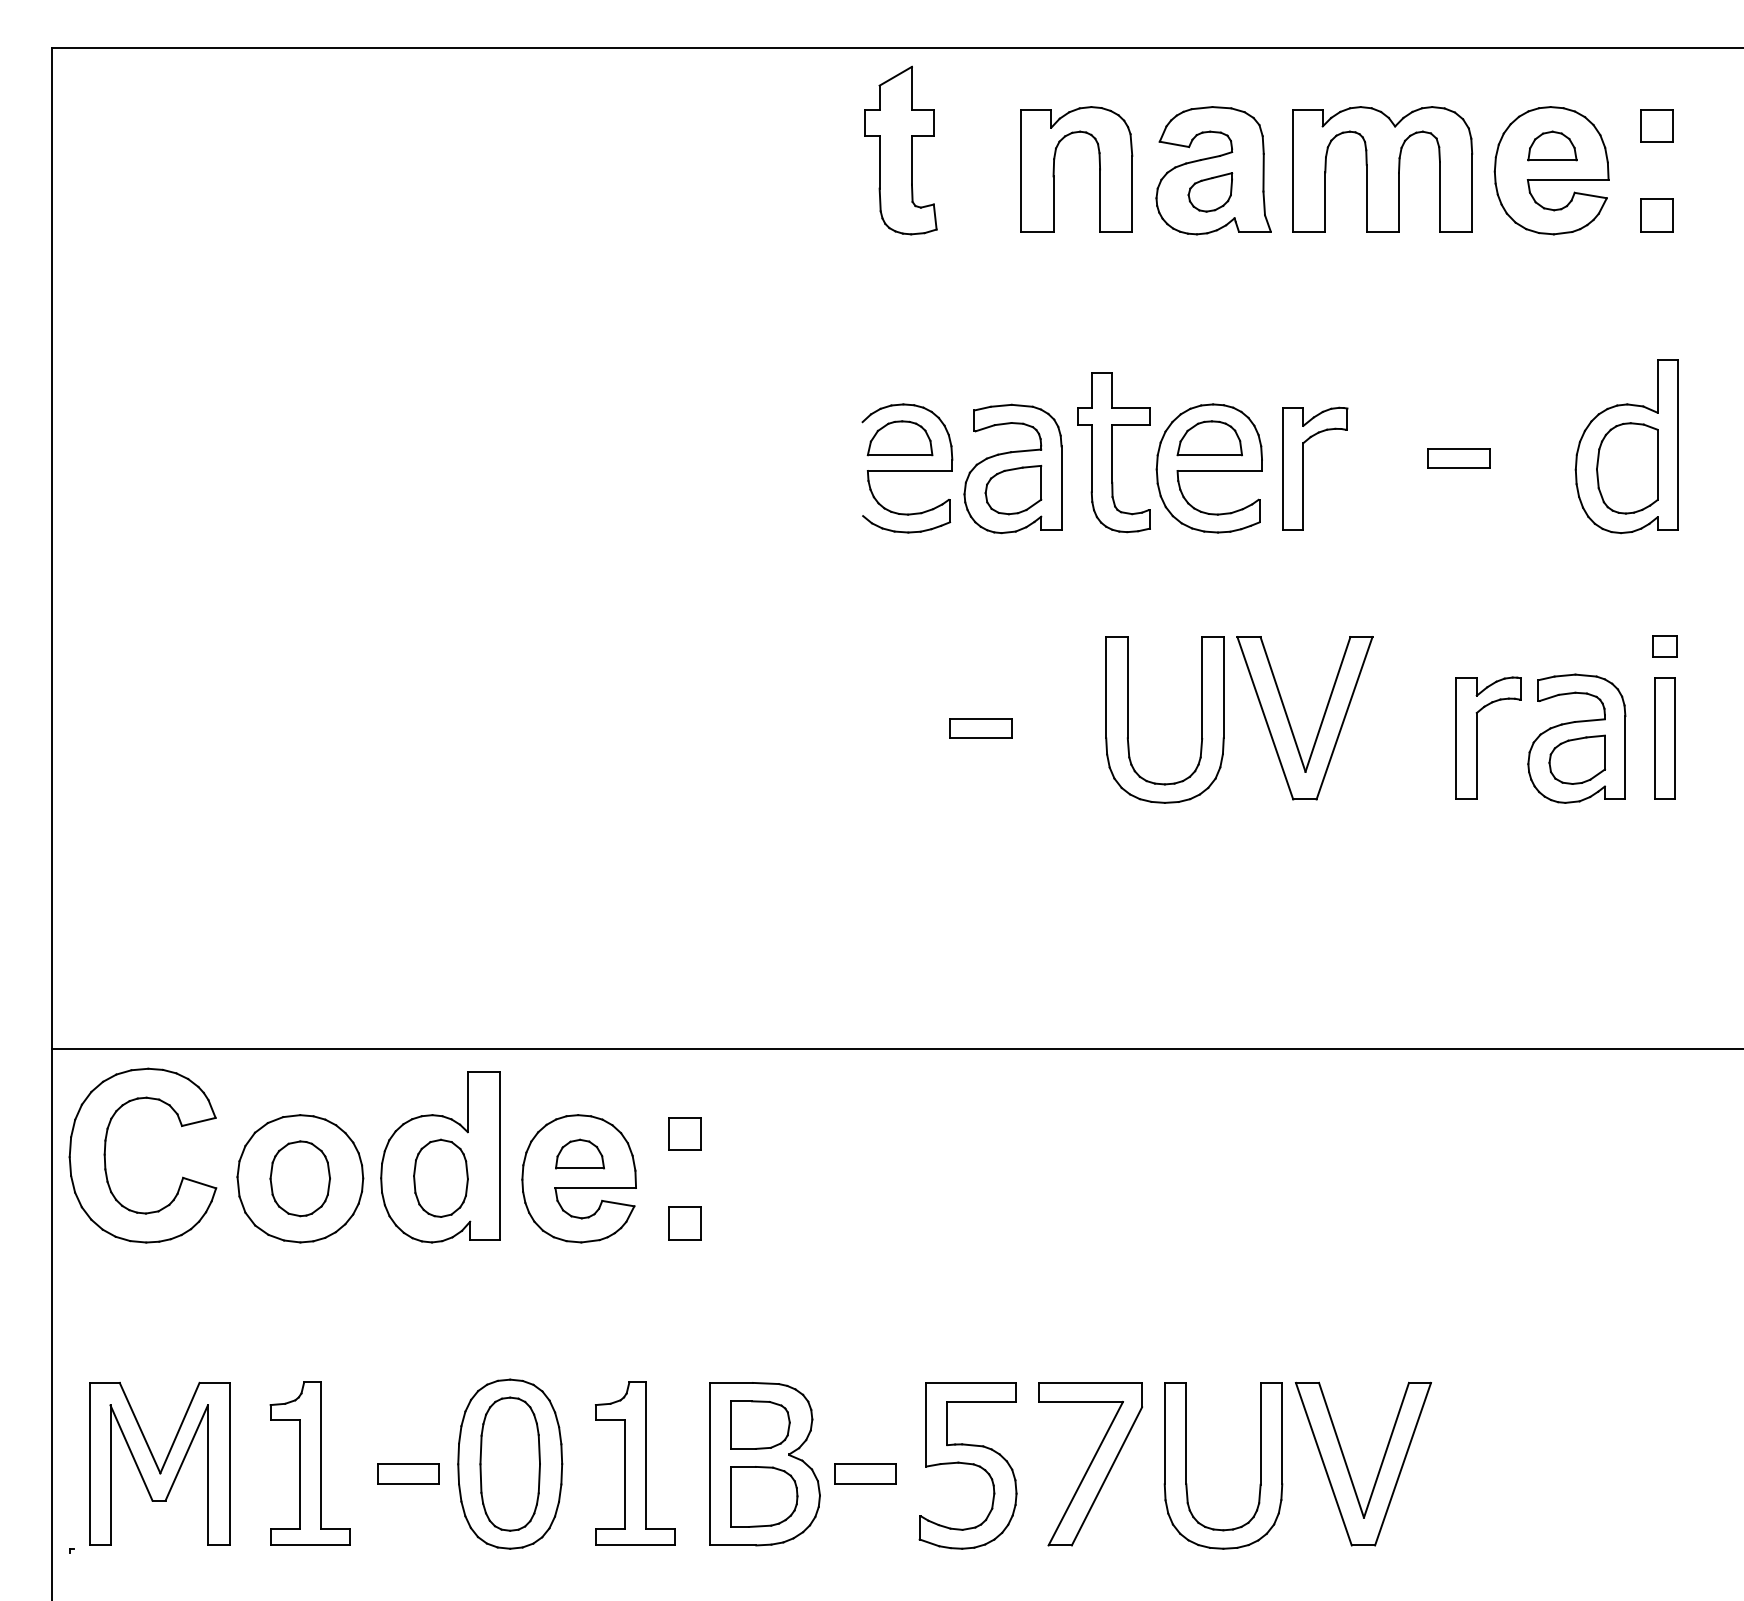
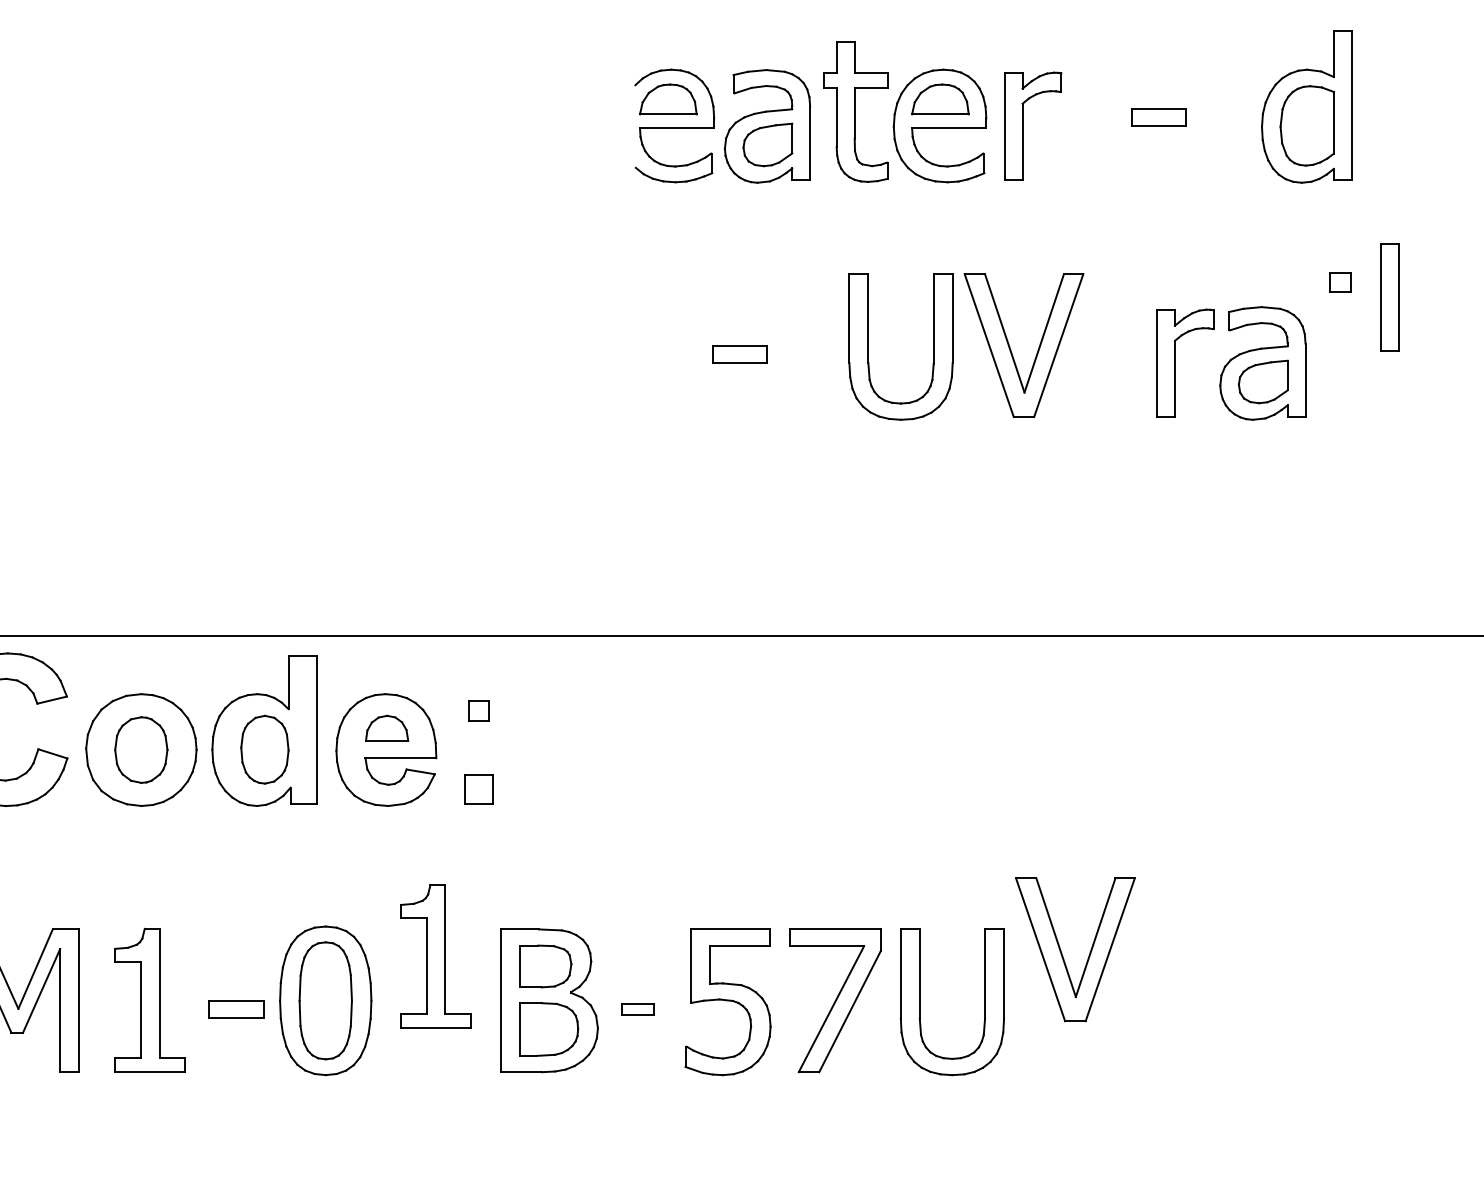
part: (1664, 738) -> (1389, 297), moved
part: (684, 1133) -> (478, 710), size x0.7
part: (635, 1463) -> (435, 956), moved
part: (1348, 1467) -> (1062, 952), moved
part: (865, 1473) -> (637, 1009), size x0.6

